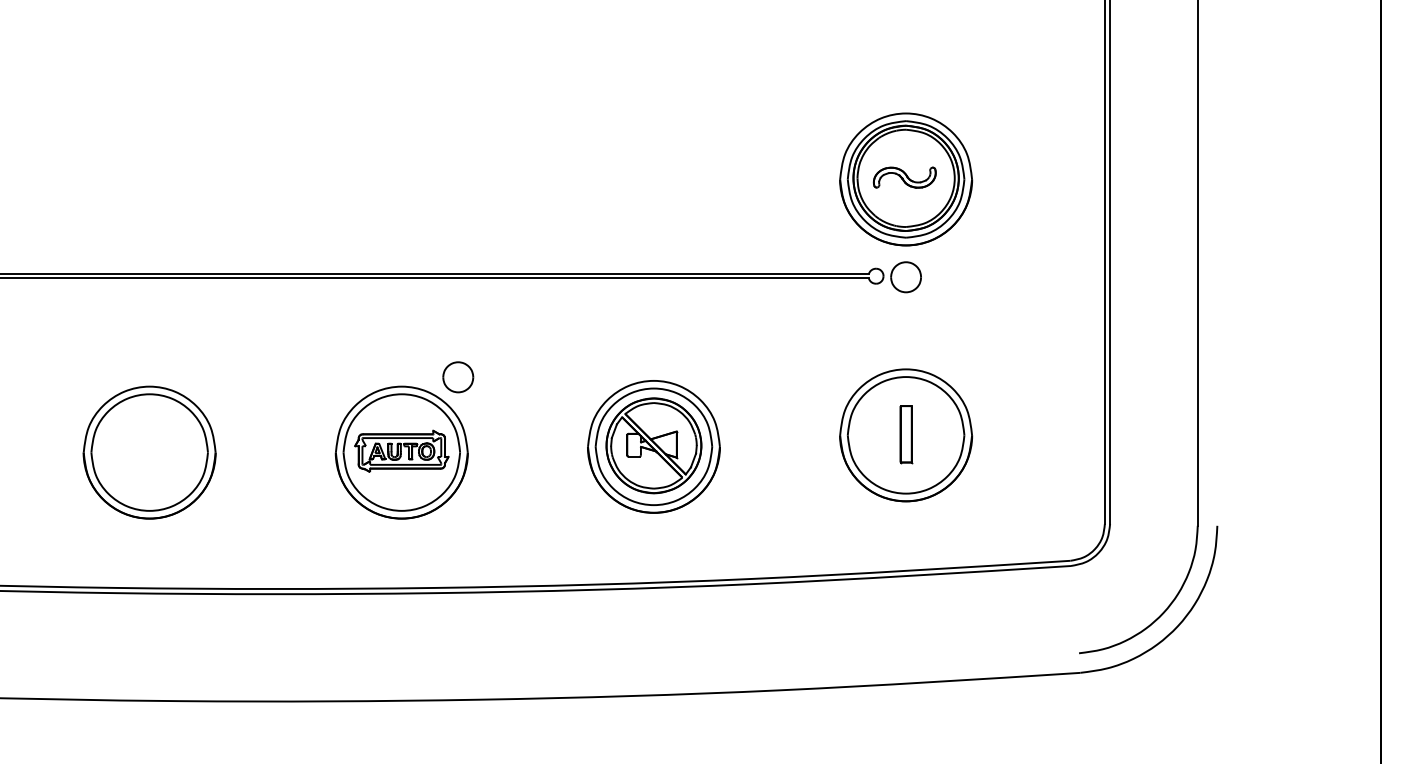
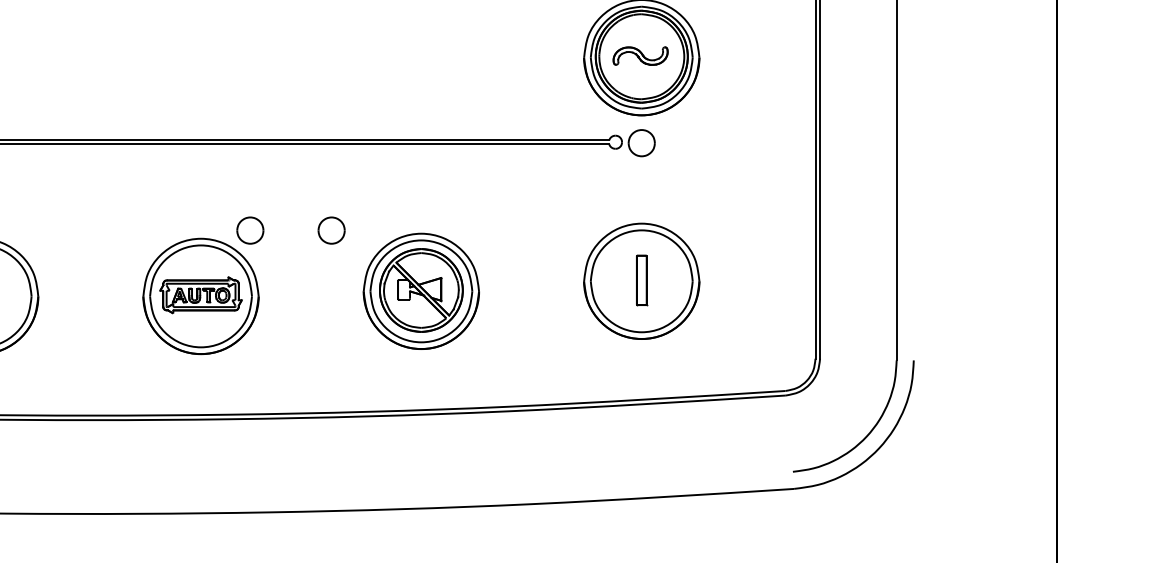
part: (551, 377) -> (331, 230), added

